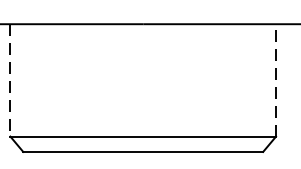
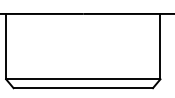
line: (11, 80) -> (6, 46), dashed -> solid
line: (276, 80) -> (160, 46), dashed -> solid

